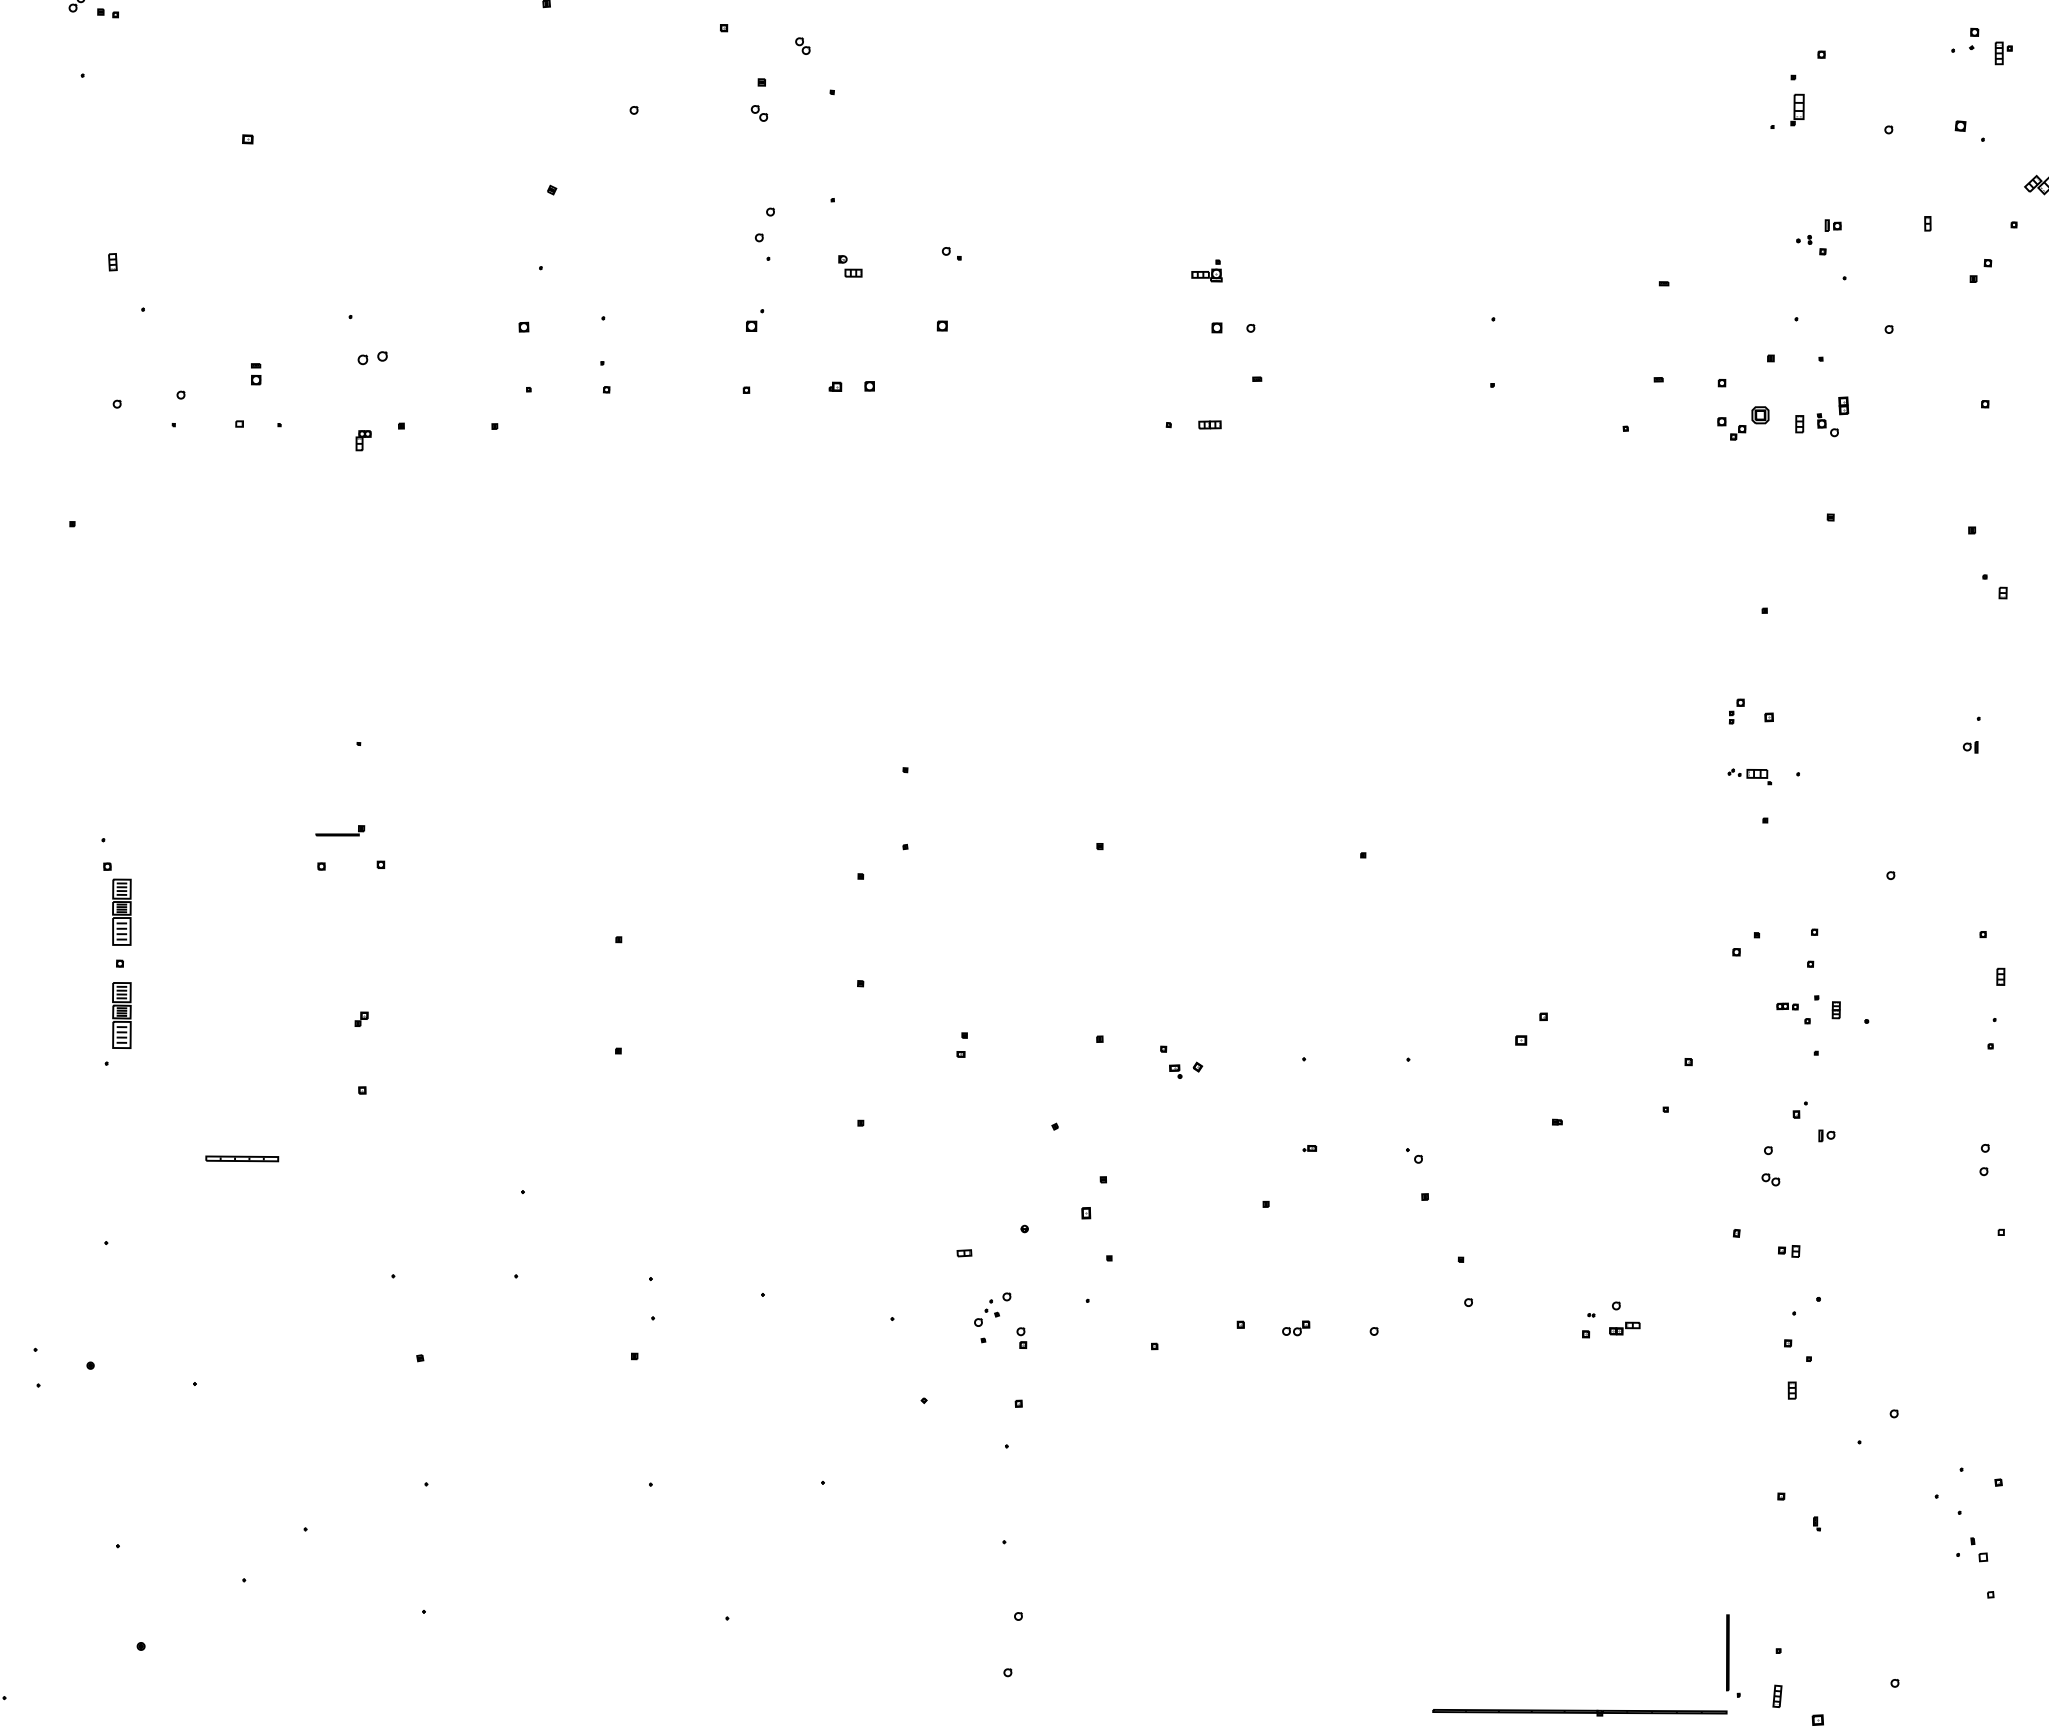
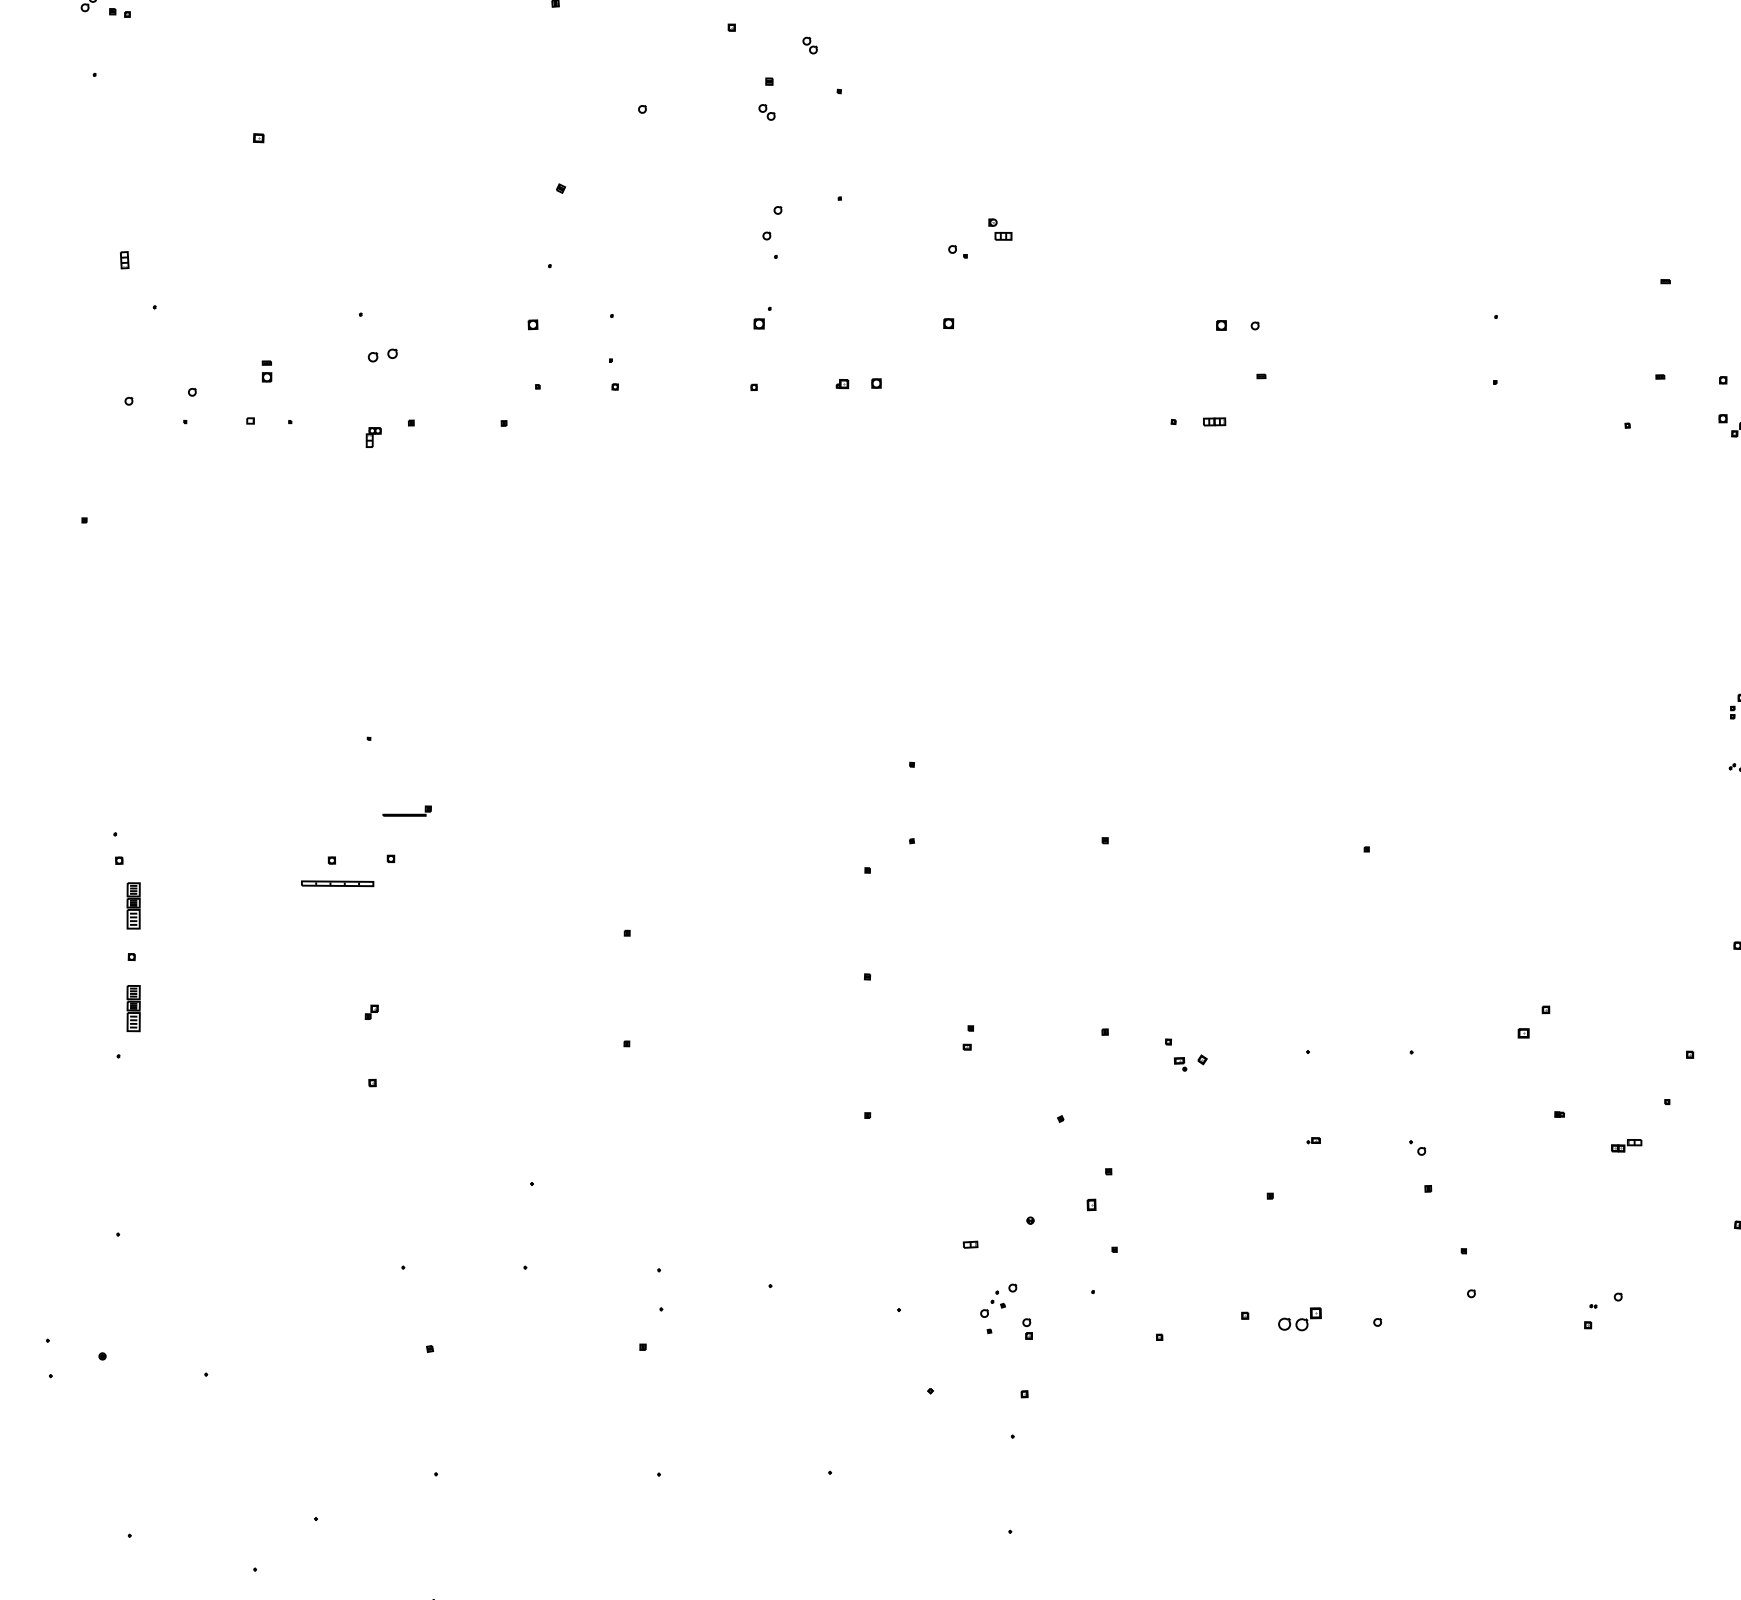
part: (850, 266) -> (1000, 229), moved
part: (1206, 270) -> (1211, 268), removed
part: (340, 830) -> (407, 810), moved
part: (121, 911) -> (133, 905), size x0.7
part: (121, 1015) -> (133, 1008), size x0.7
part: (242, 1158) -> (337, 883), moved
part: (1296, 1328) -> (1300, 1319), size x1.6
part: (1624, 1328) -> (1626, 1145), moved

